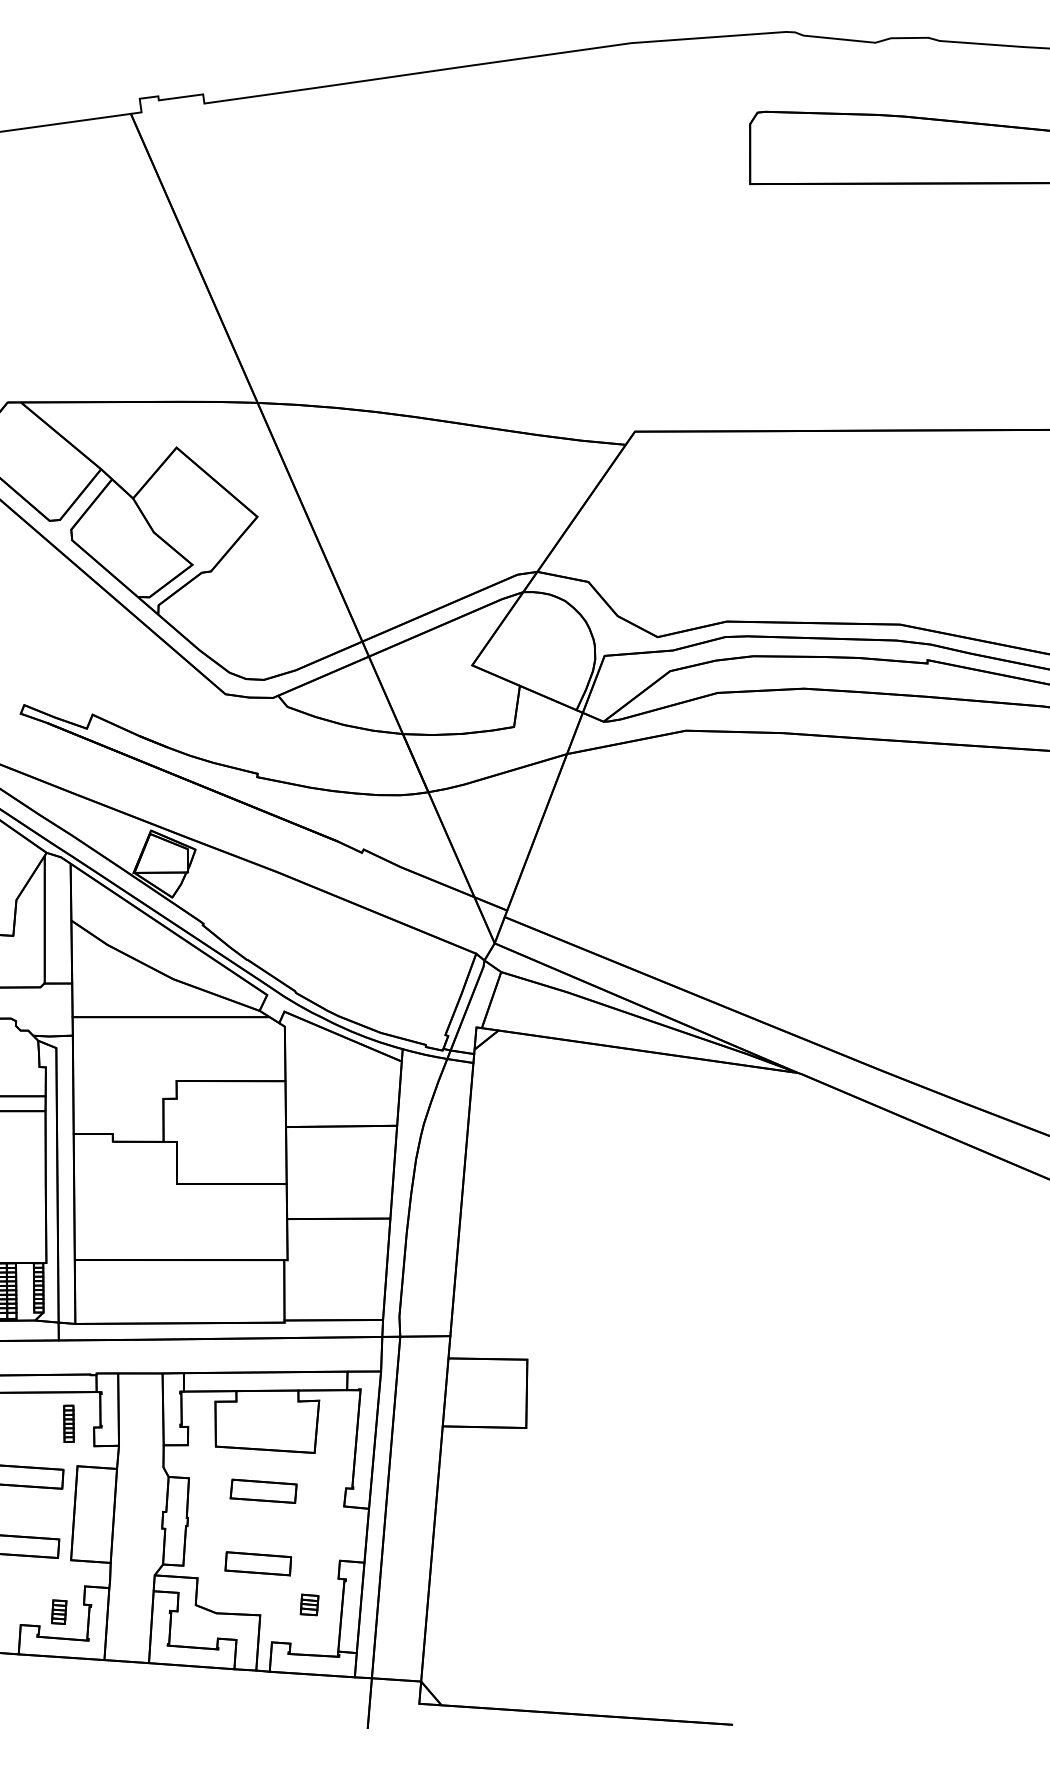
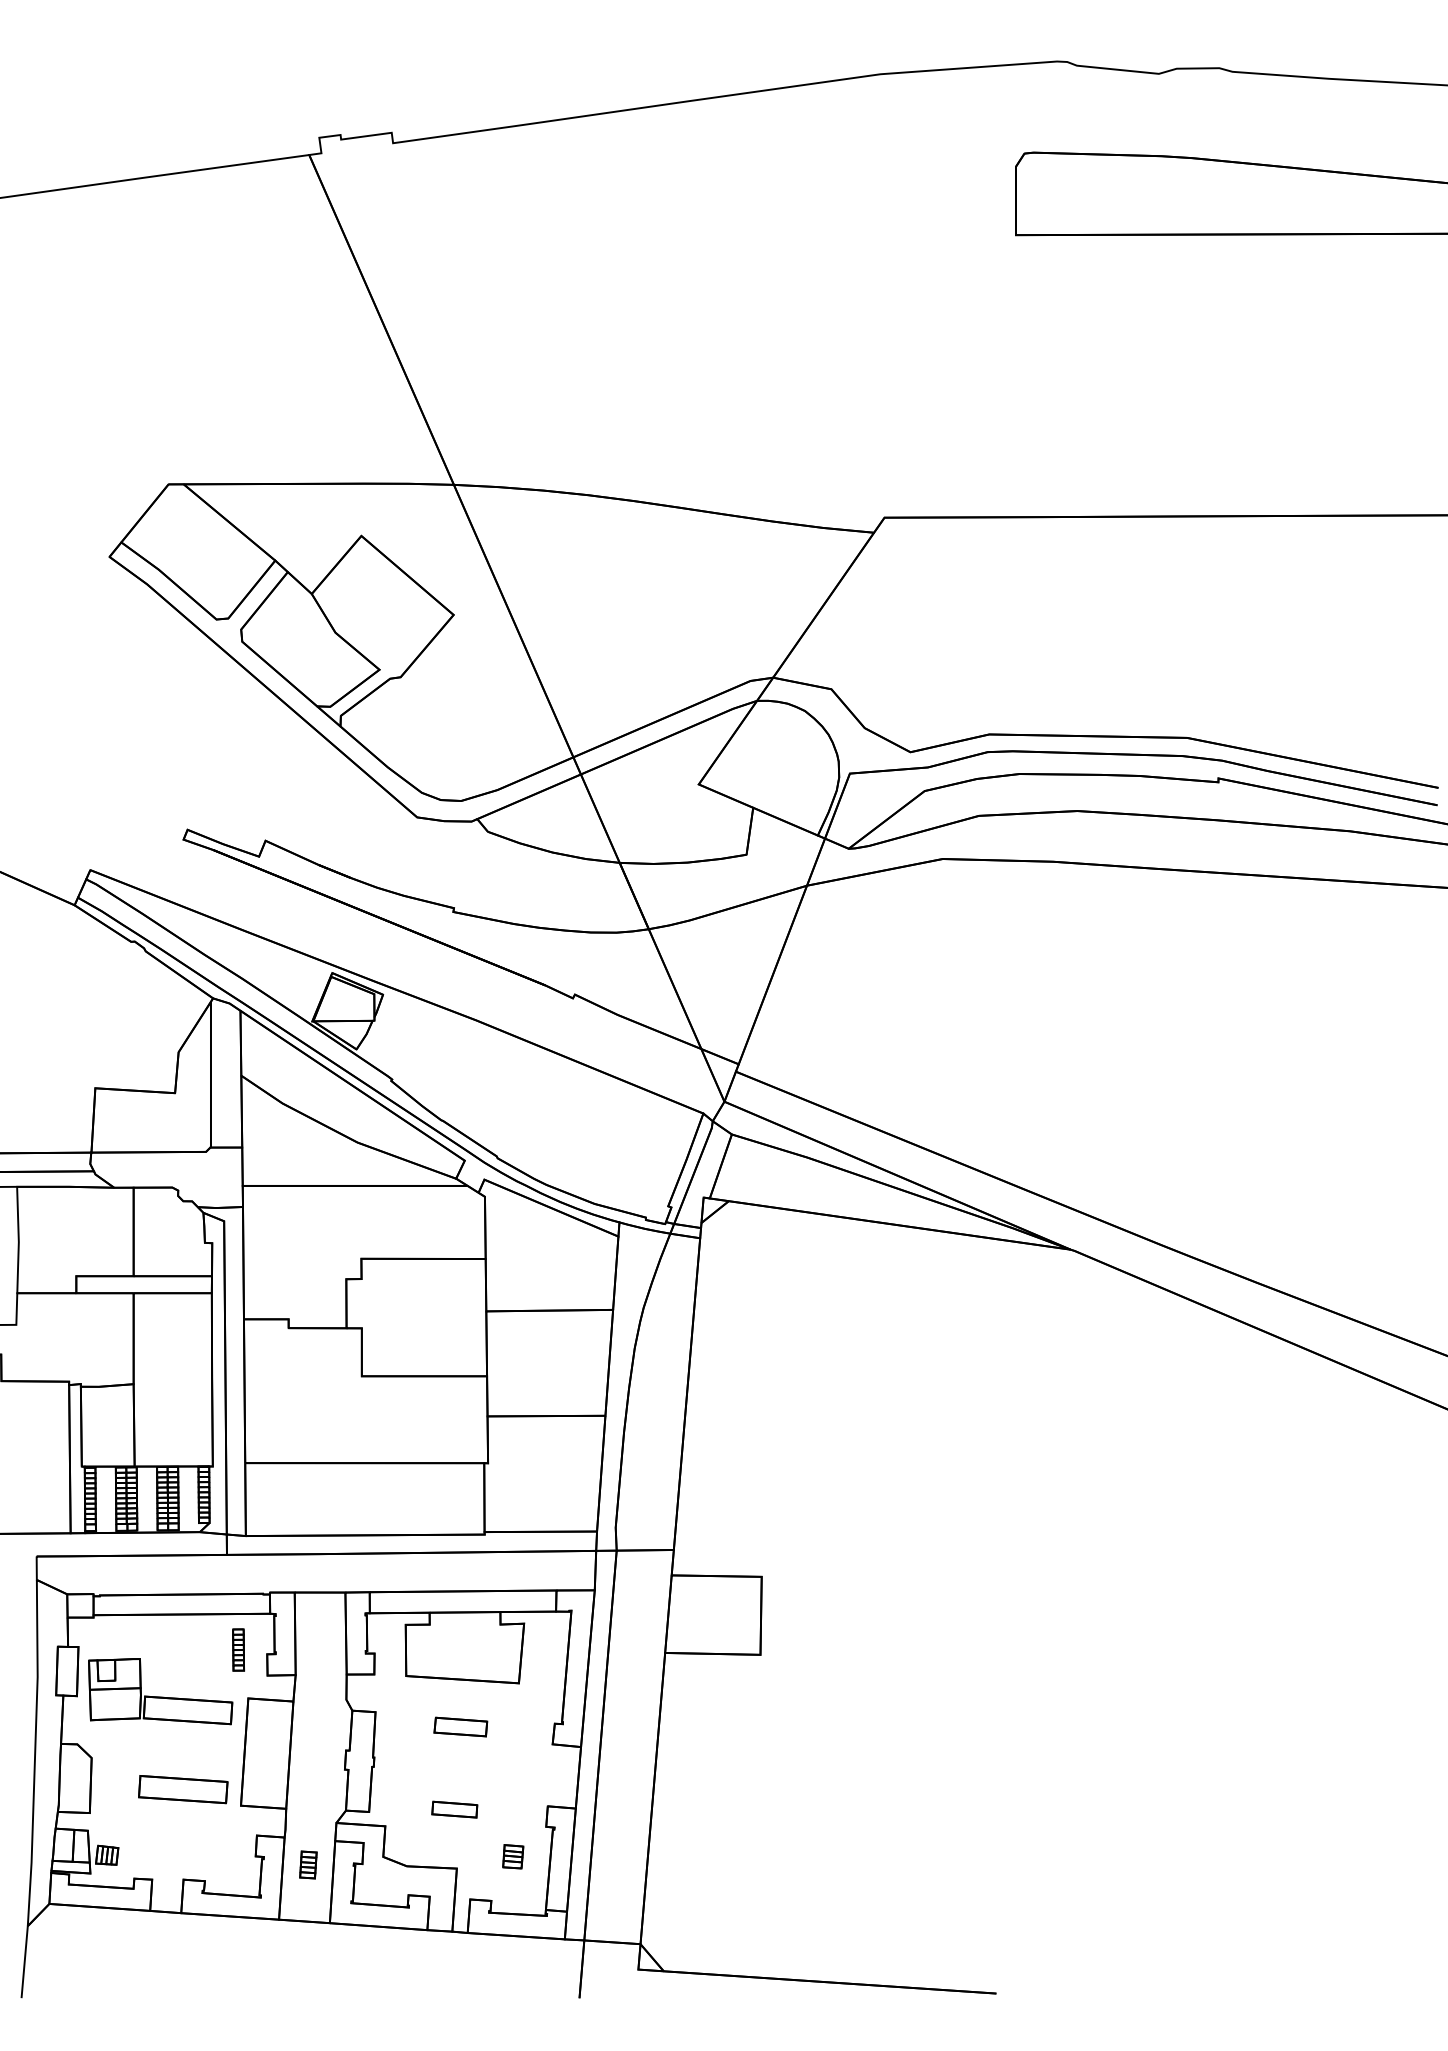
part: (263, 1490) -> (460, 1726), size x0.7
part: (258, 1563) -> (454, 1809), size x0.6
part: (59, 1611) -> (308, 1864), moved

